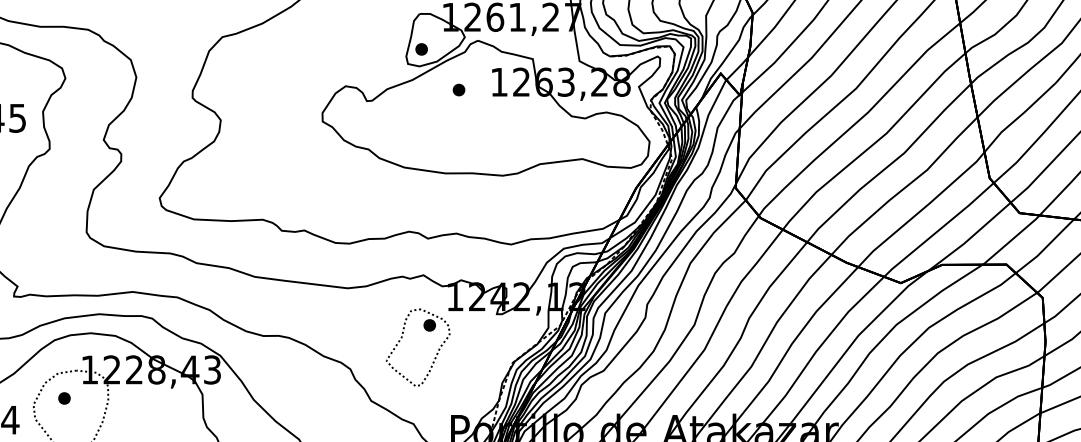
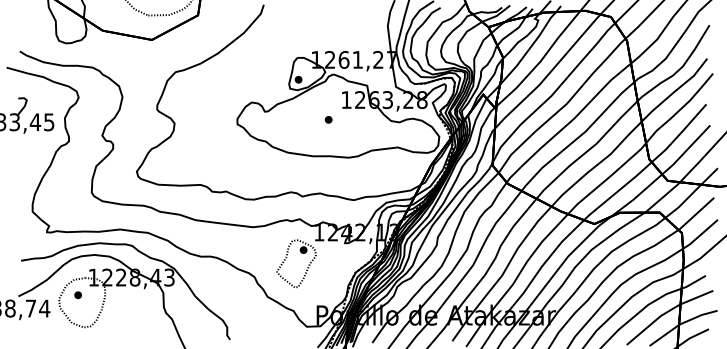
part: (458, 89) -> (328, 119), moved

